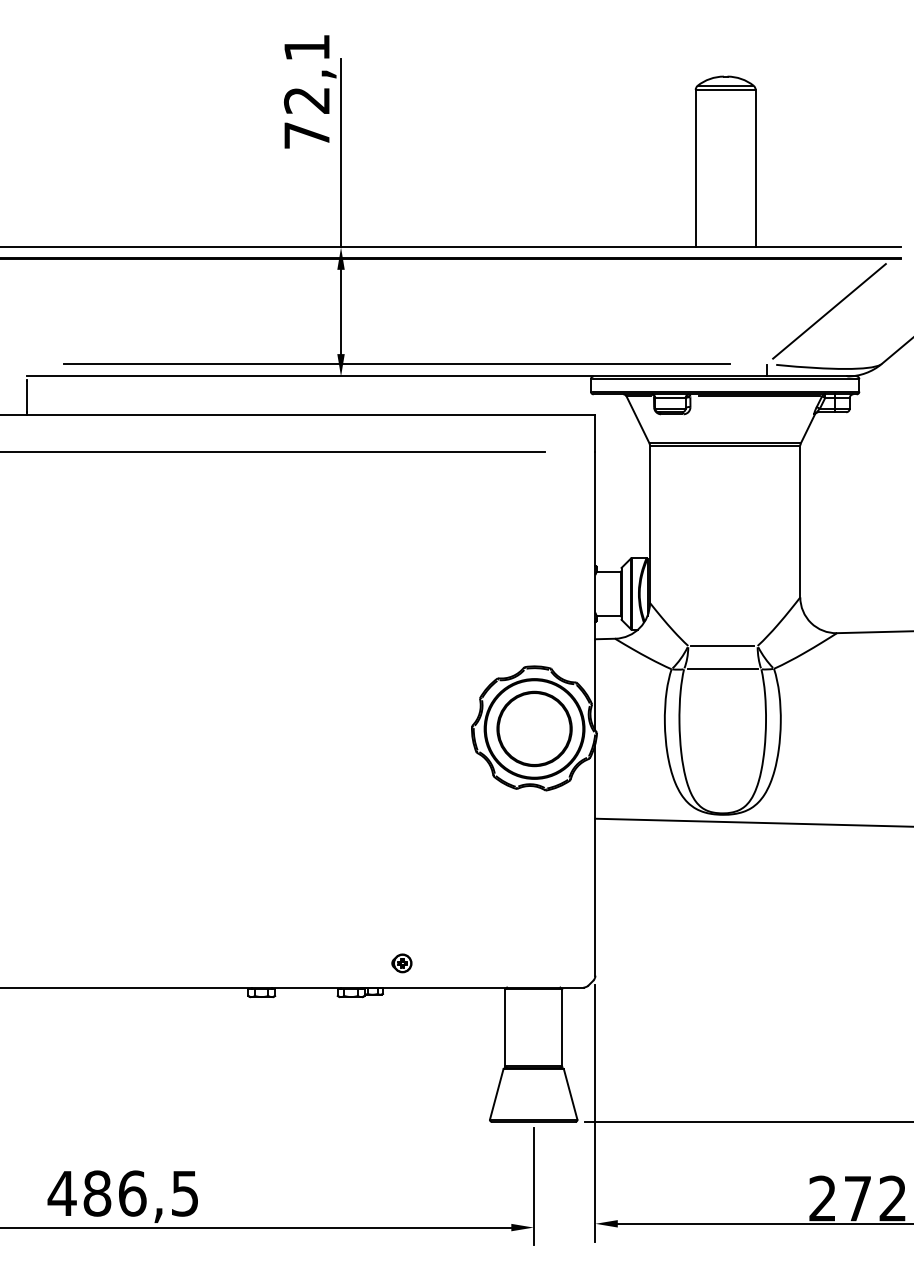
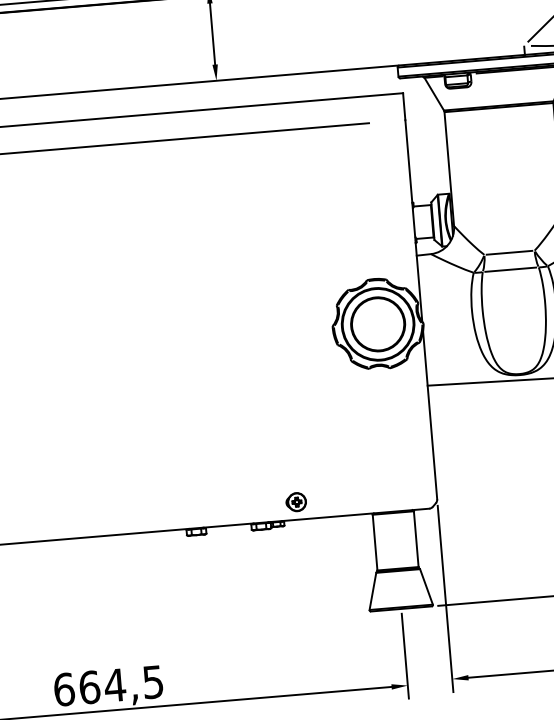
line: (396, 363) -> (255, 68), removed
part: (401, 963) -> (295, 502), size x1.4
text: (97, 1193) -> (89, 687), 486,5 -> 664,5

